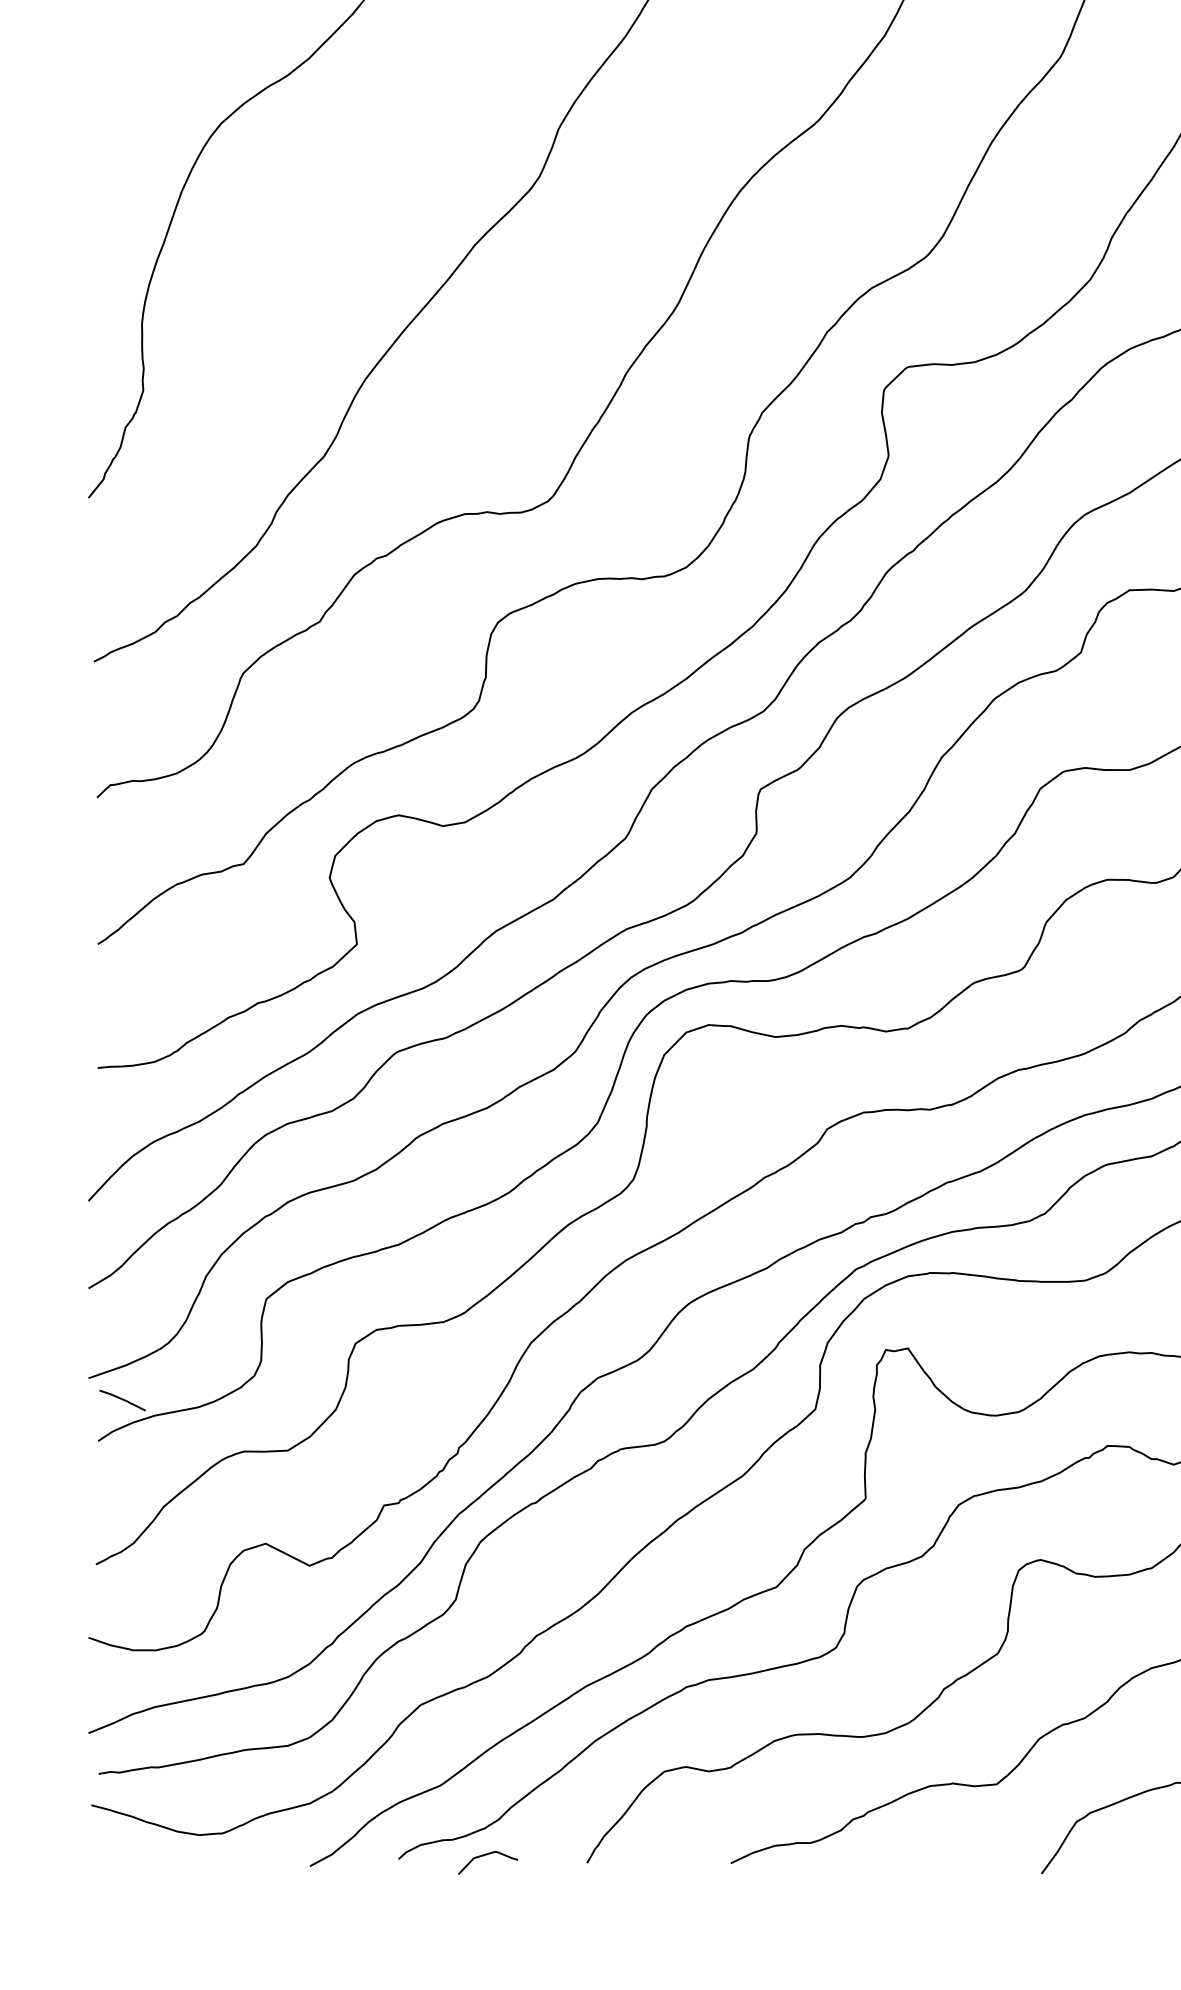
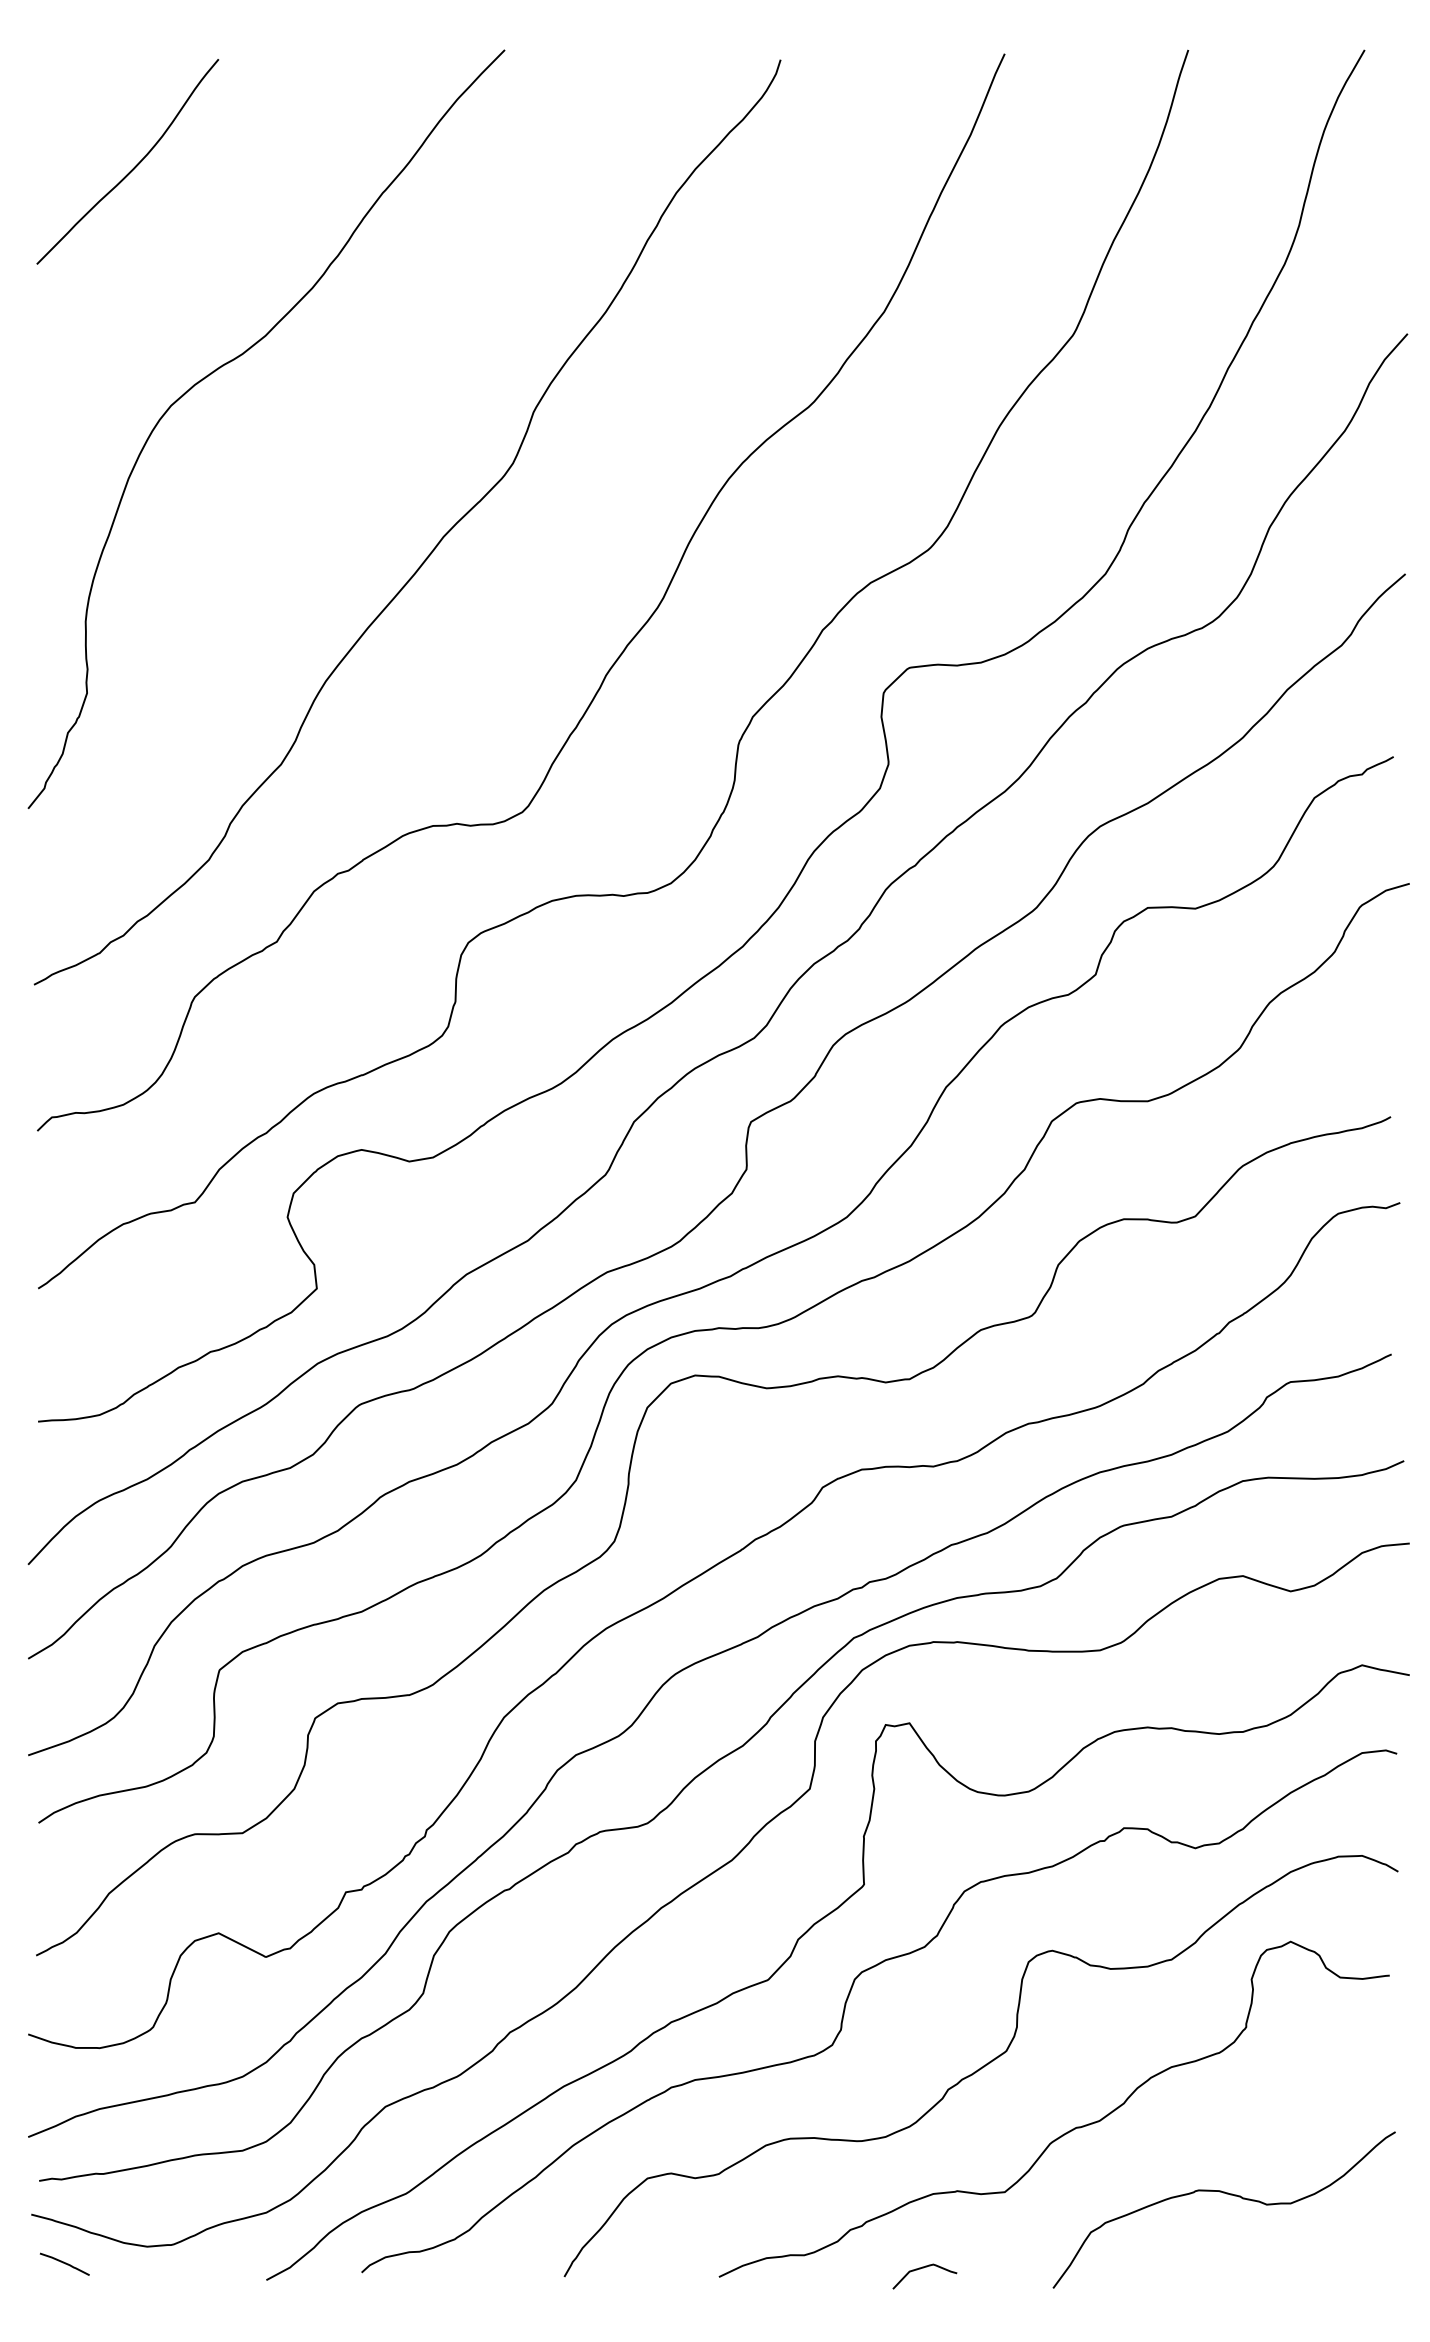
curve: (122, 1399) -> (64, 2263), moved
curve: (486, 1855) -> (923, 2268), moved

